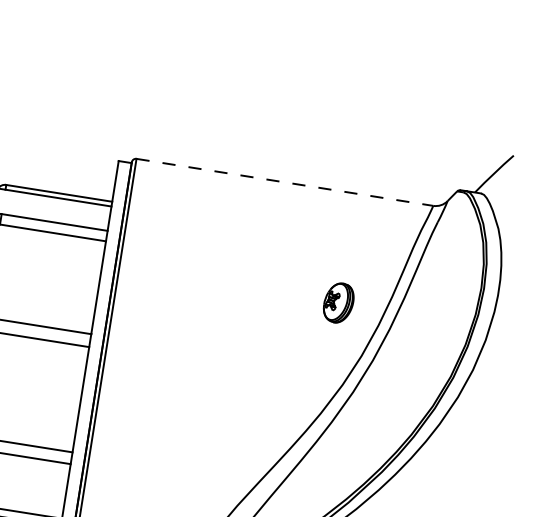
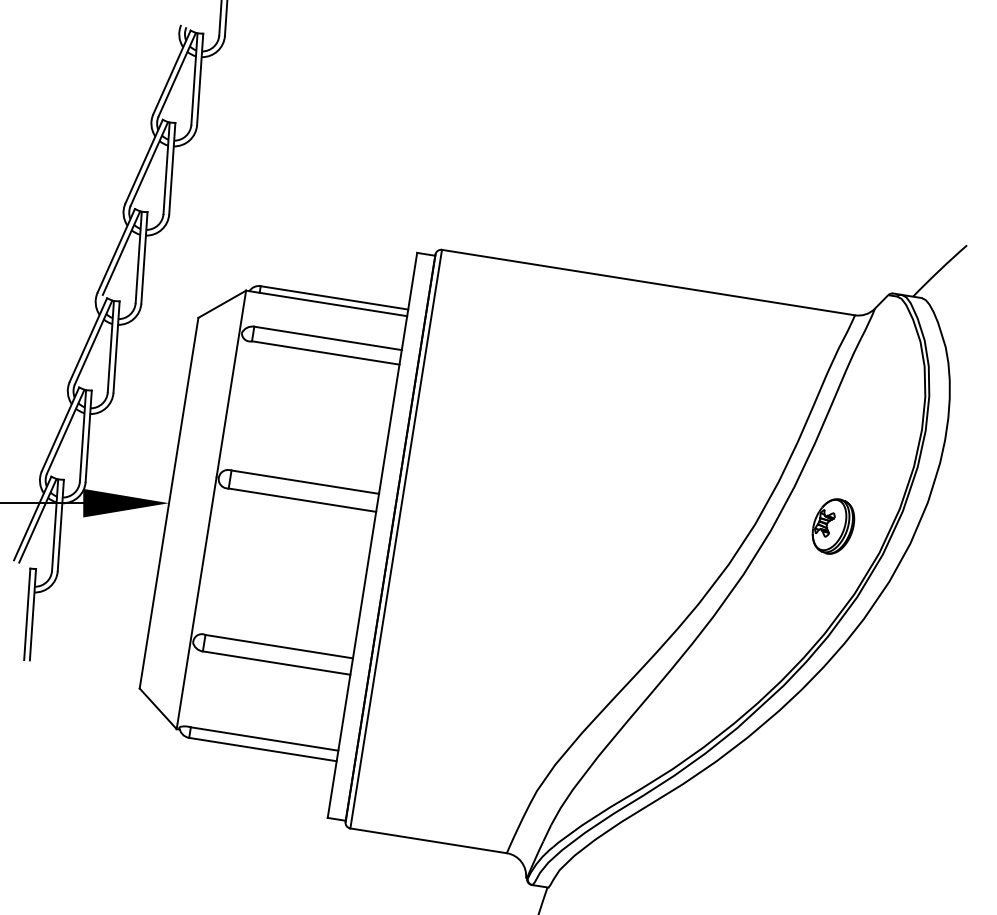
line: (285, 182) -> (649, 282), dashed -> solid
part: (338, 303) -> (833, 526), moved

